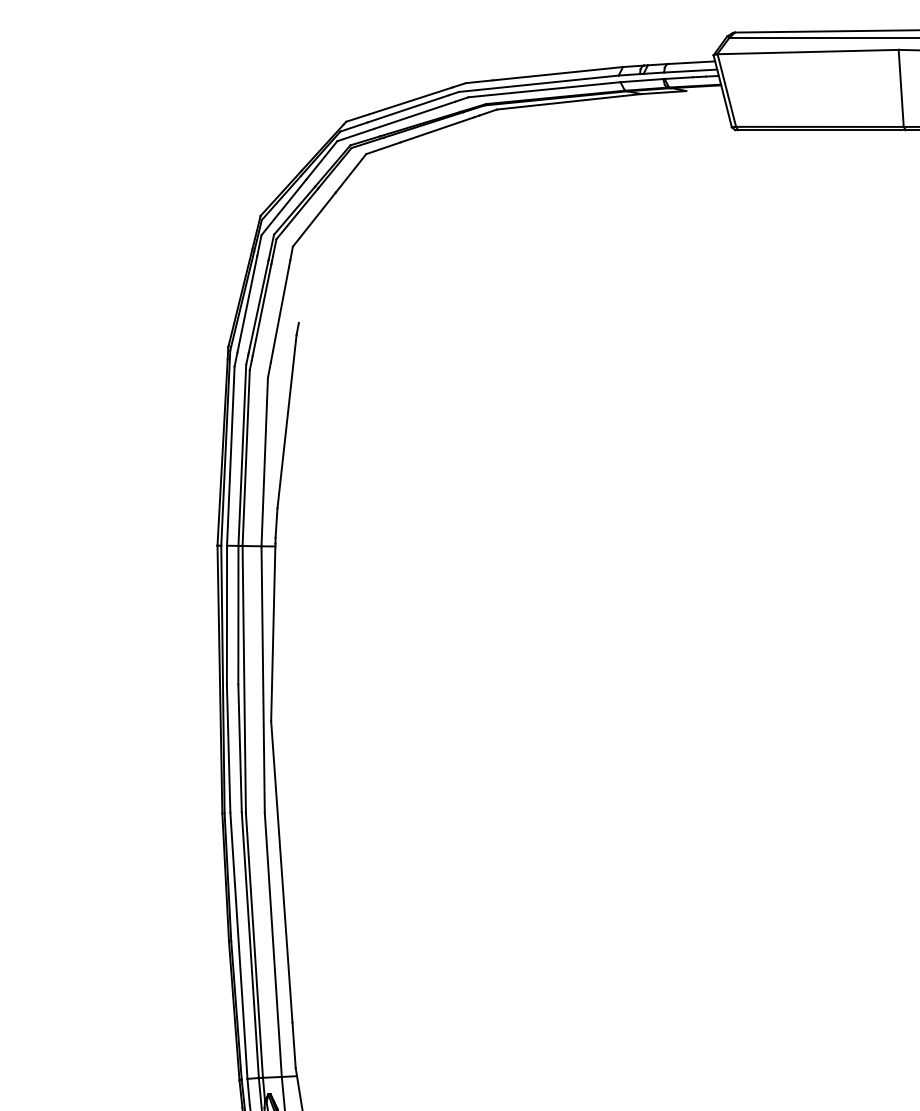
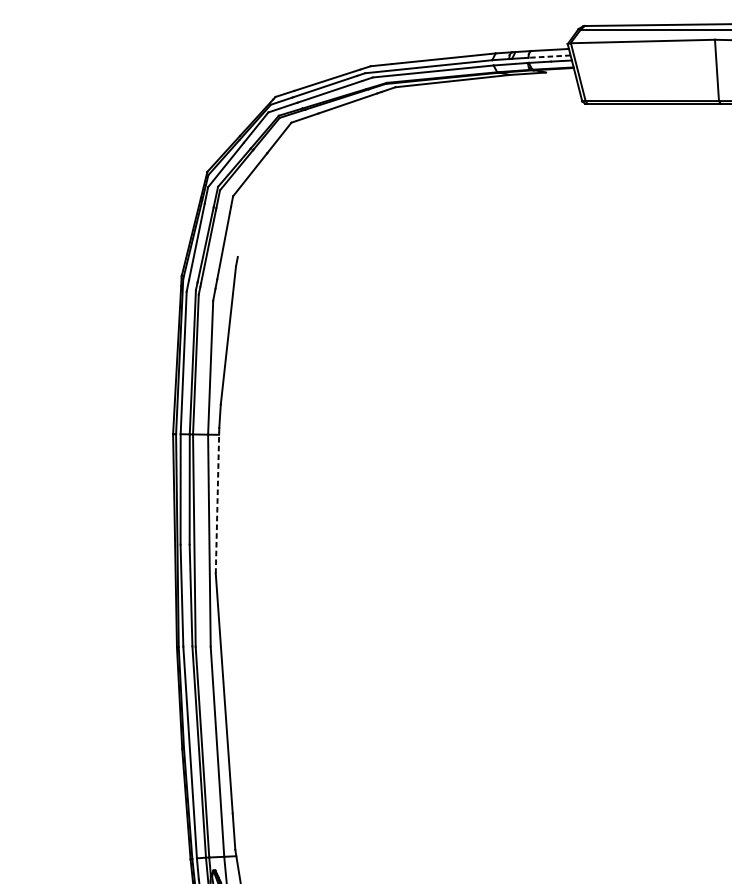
line: (690, 71) -> (549, 56), solid -> dashed
line: (273, 632) -> (217, 503), solid -> dashed

